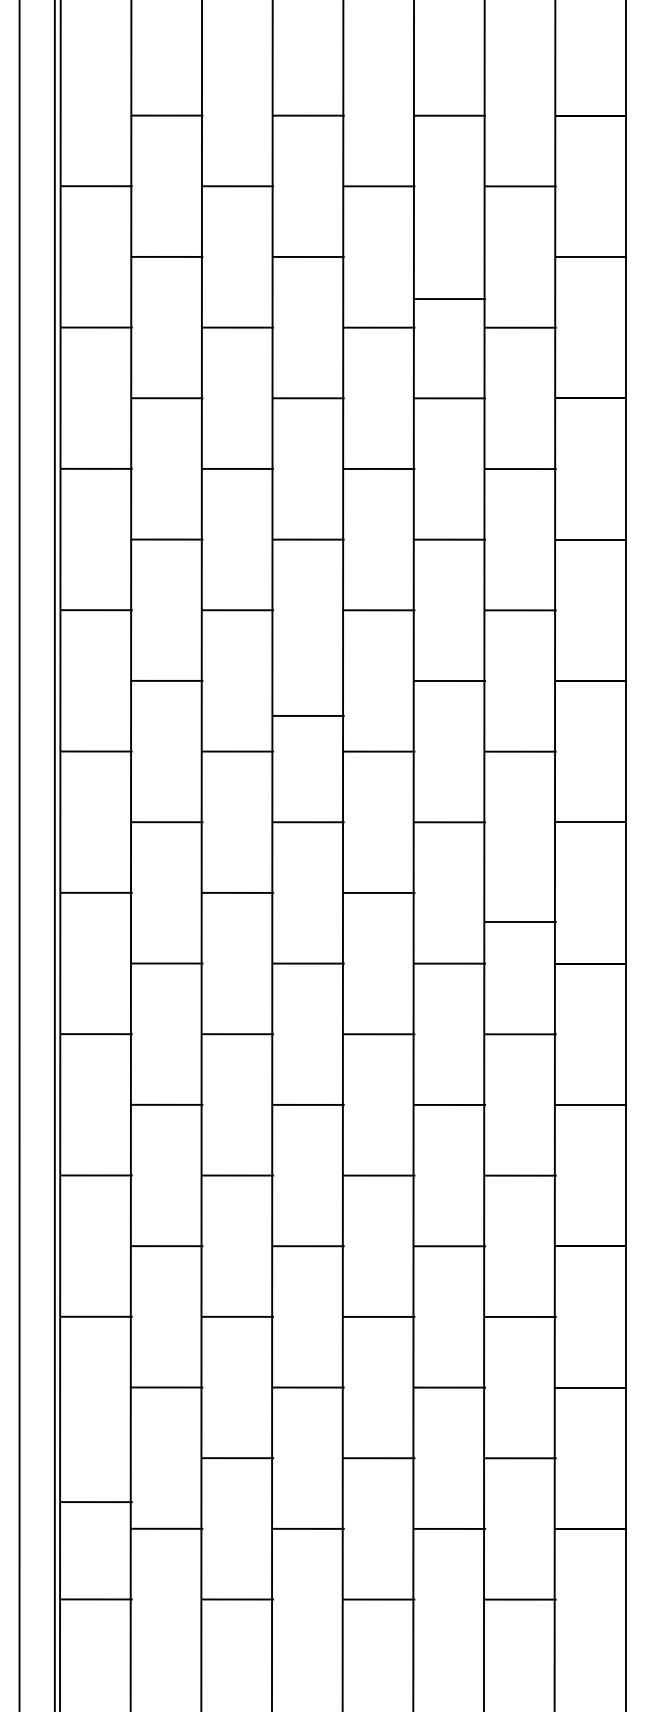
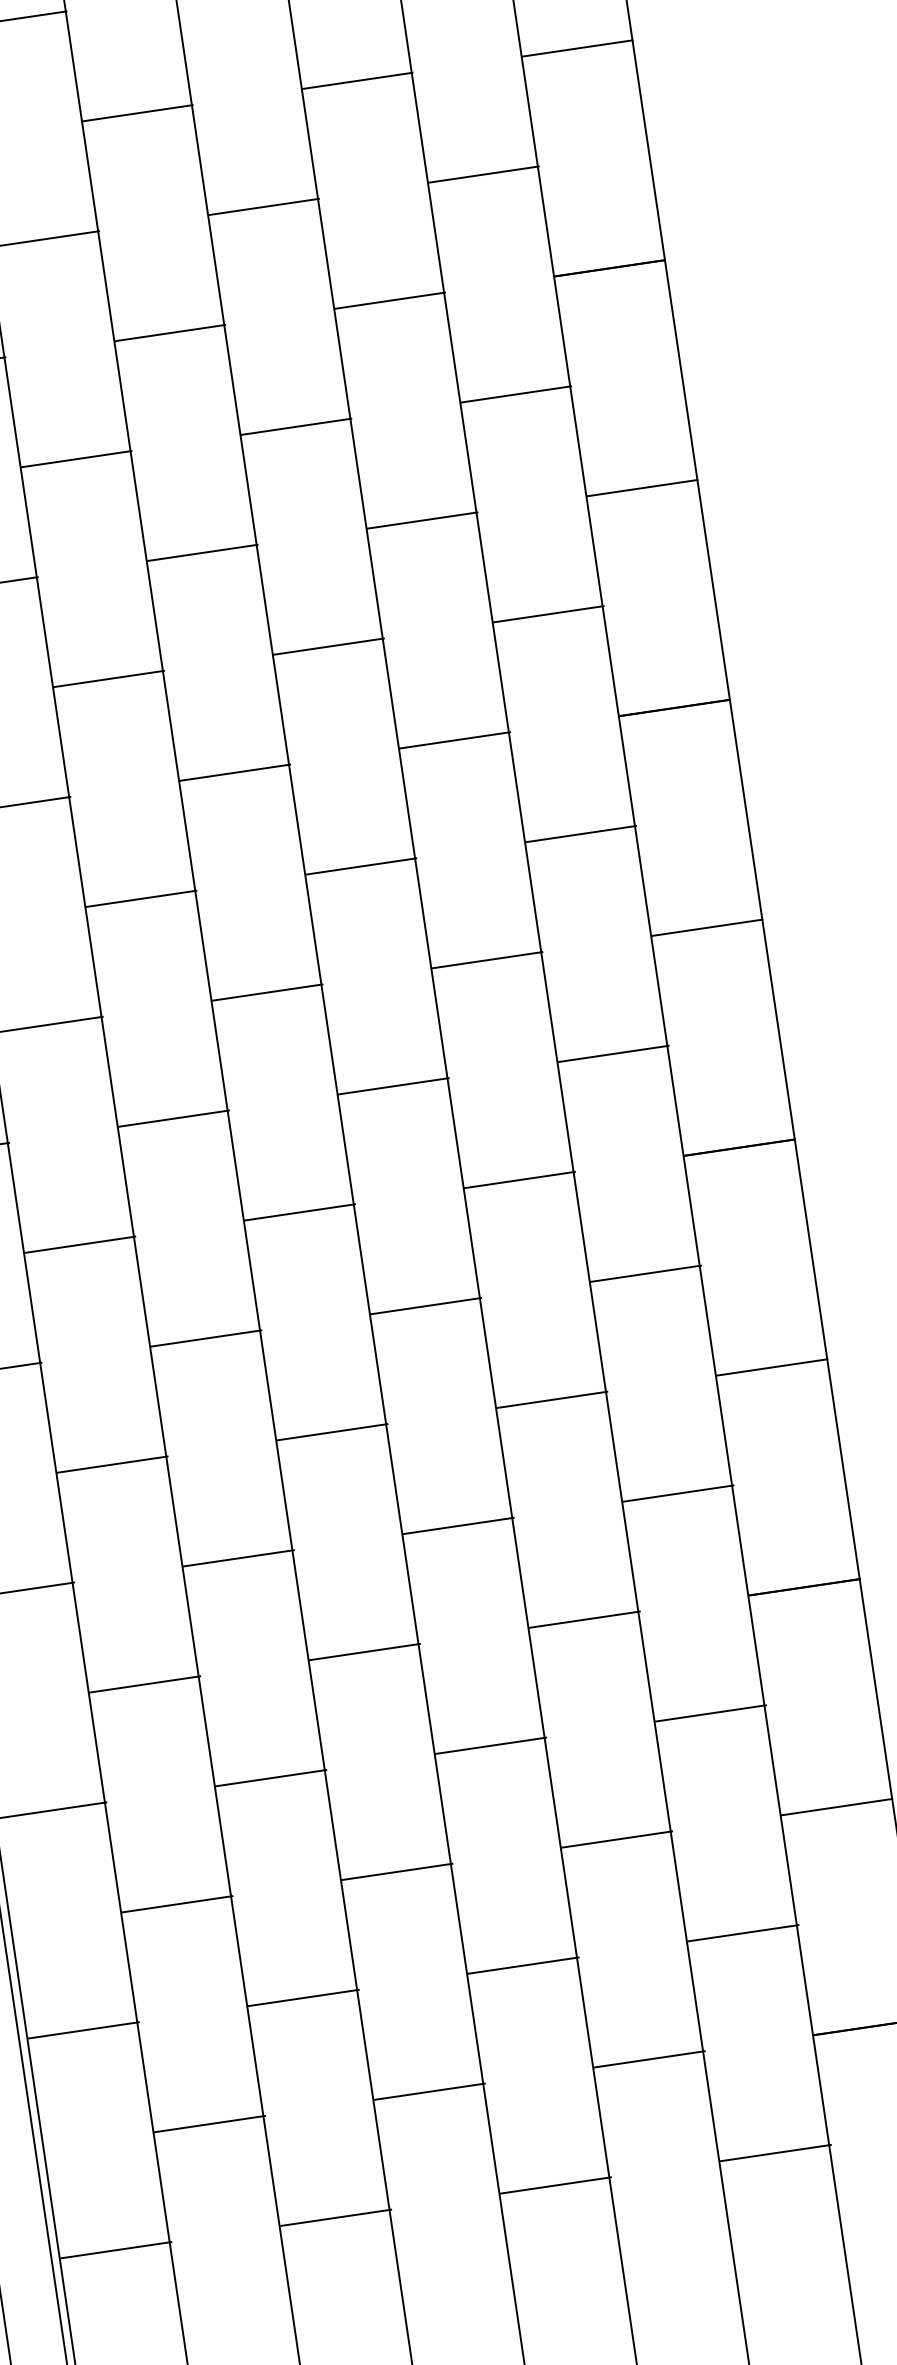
line: (449, 299) -> (357, 81), moved
line: (308, 715) -> (235, 772), moved
line: (520, 922) -> (613, 1054), moved
line: (96, 1502) -> (84, 2030), moved

